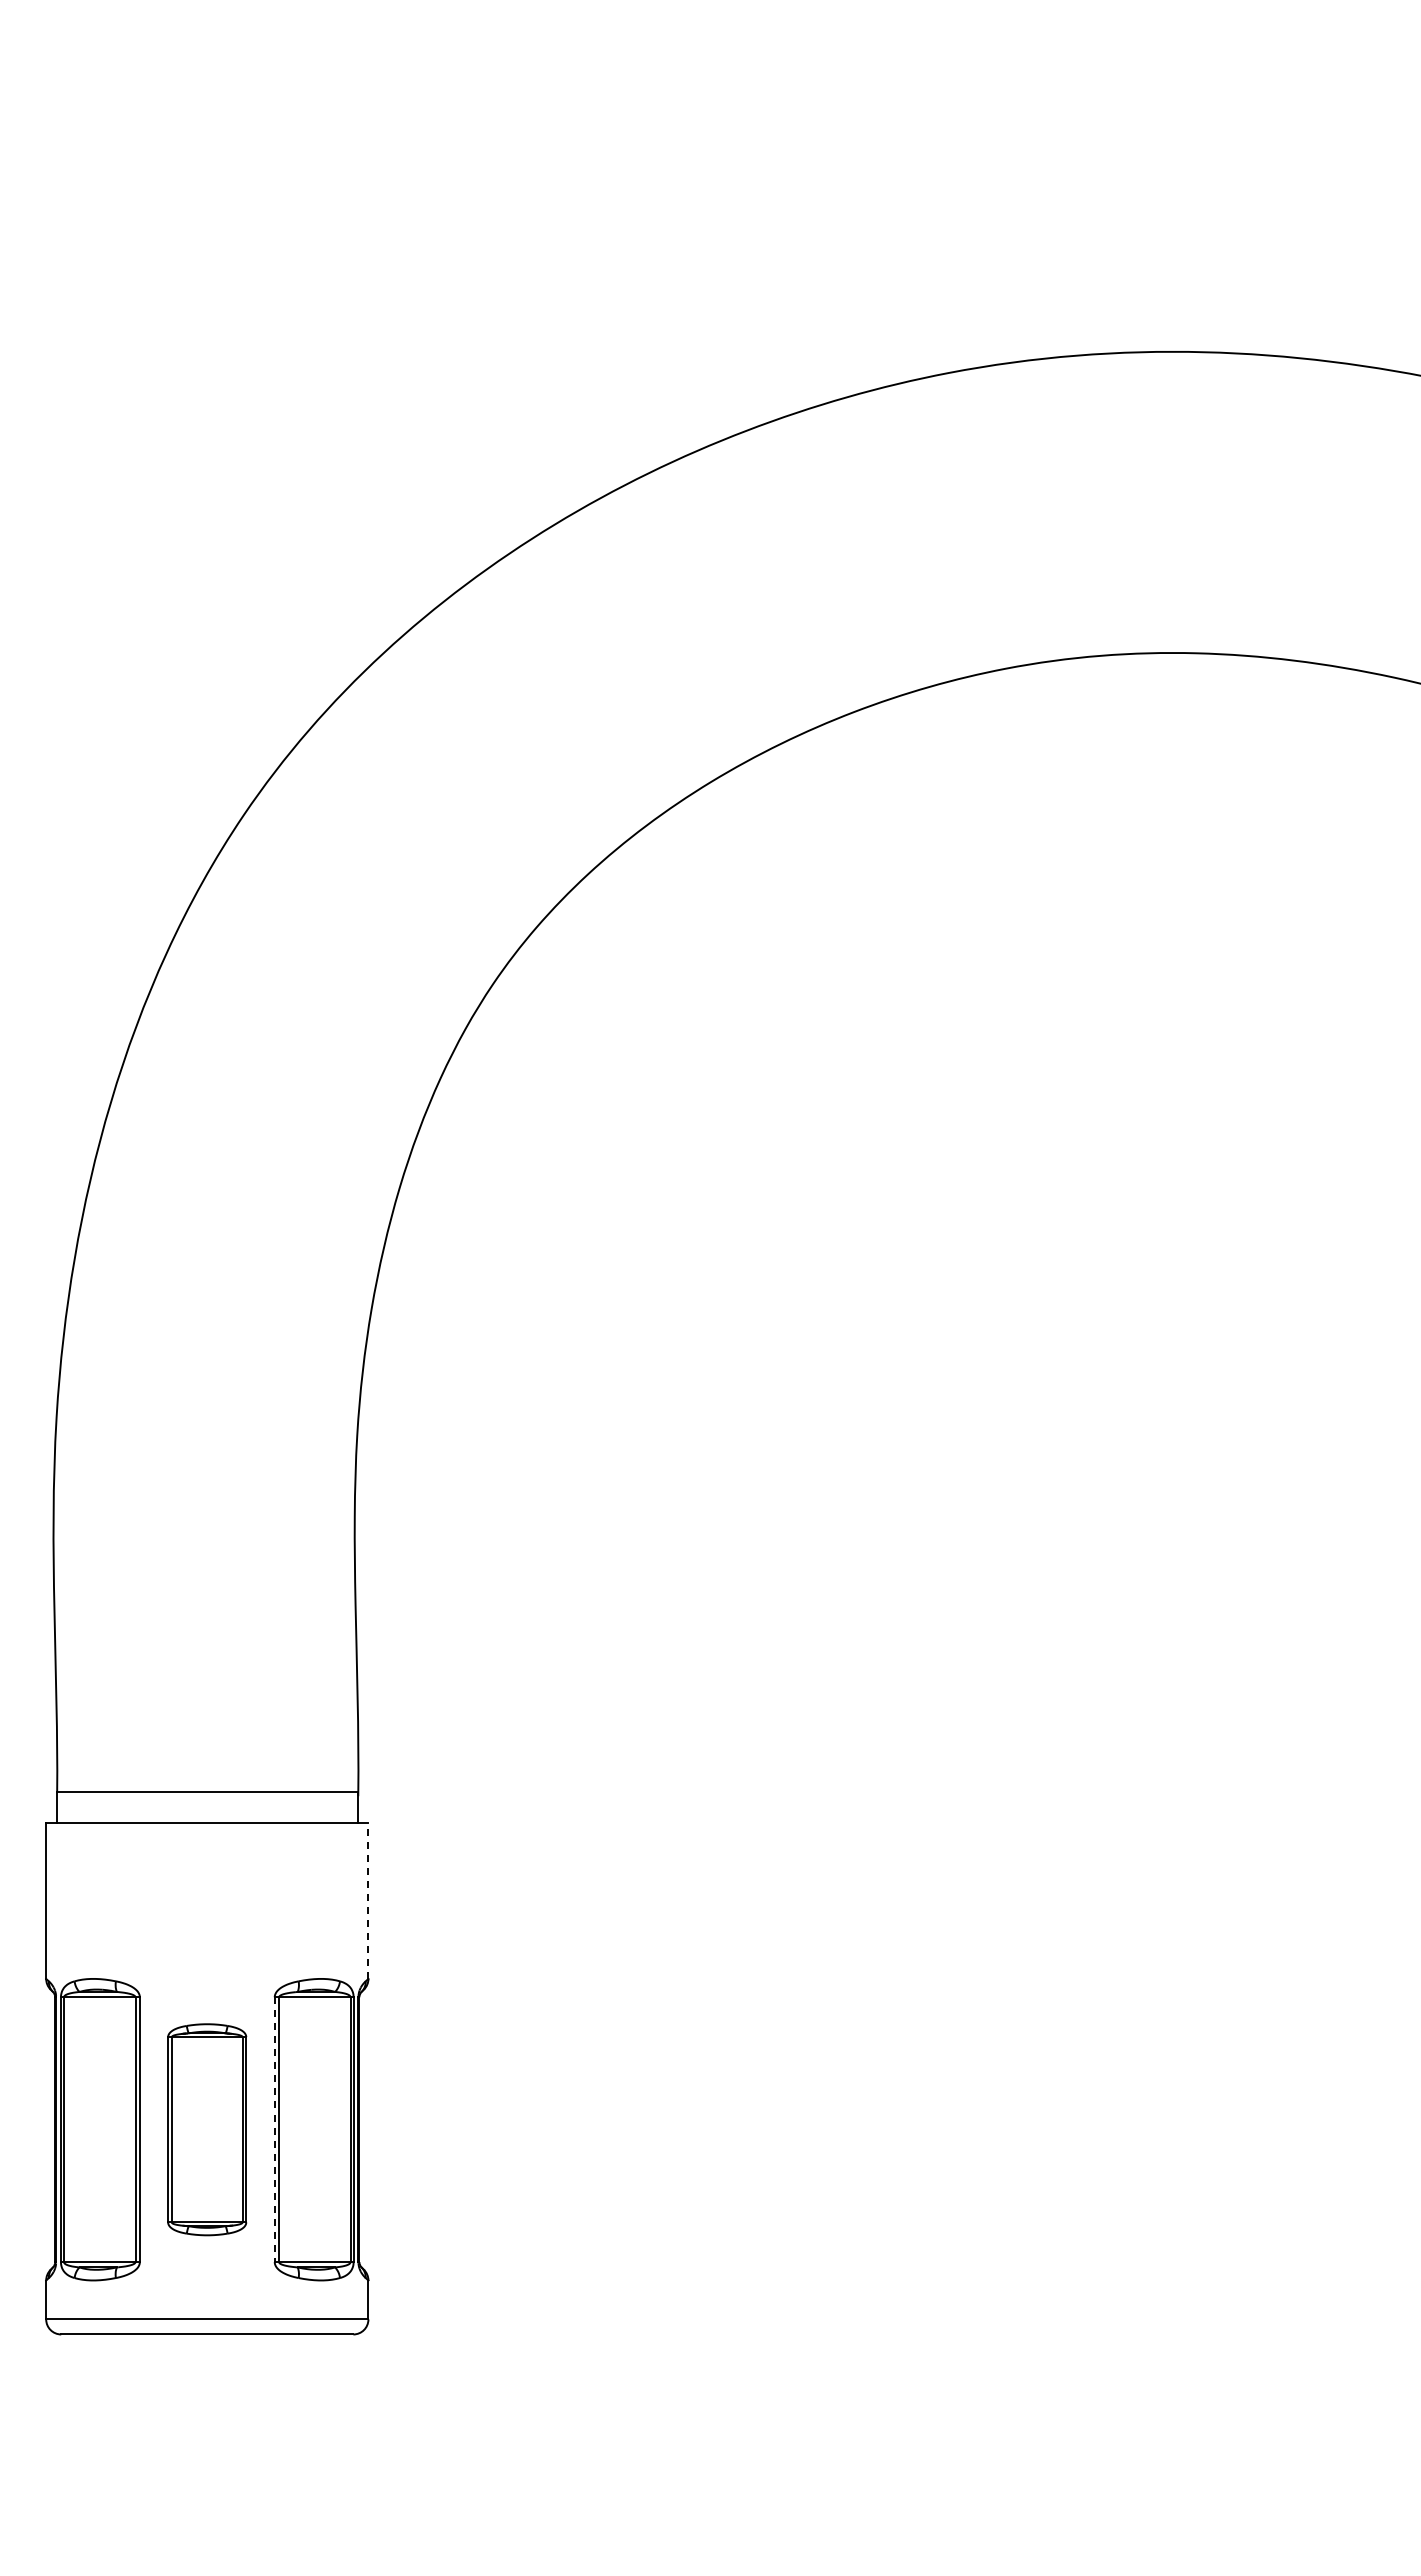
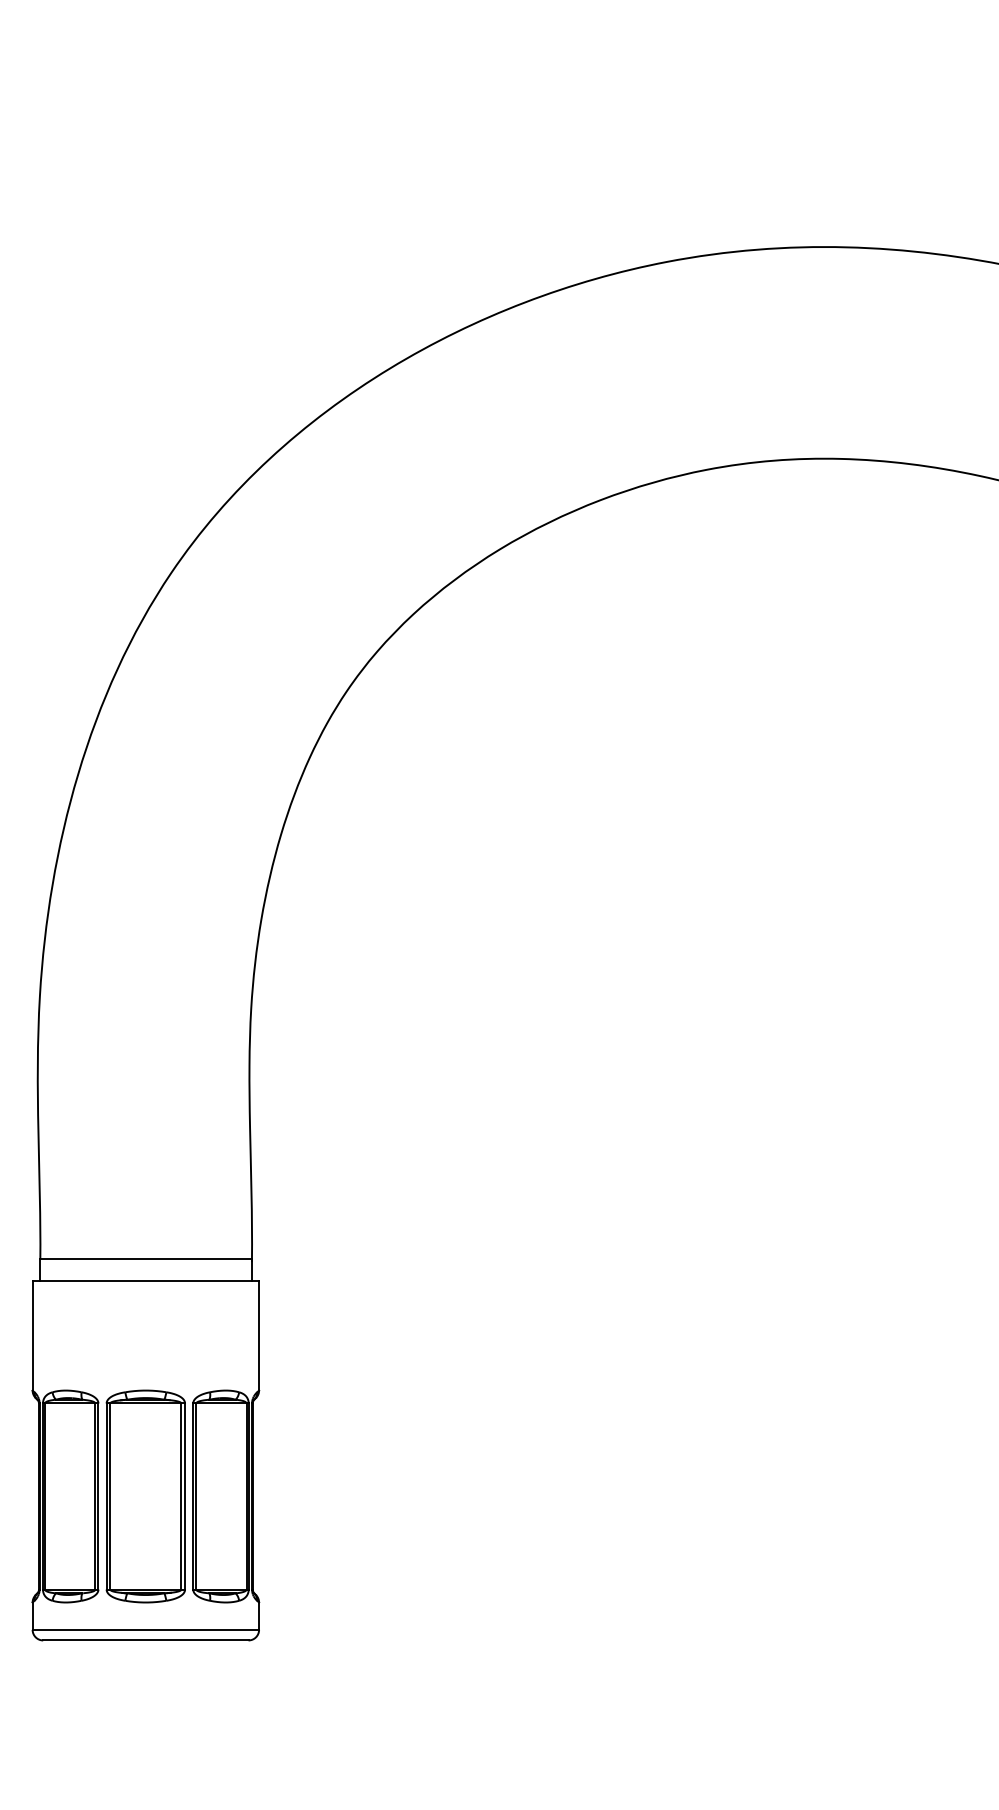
line: (368, 1900) -> (259, 1335), dashed -> solid
part: (206, 2129) -> (145, 1496), size x1.43
line: (274, 2130) -> (193, 1497), dashed -> solid

